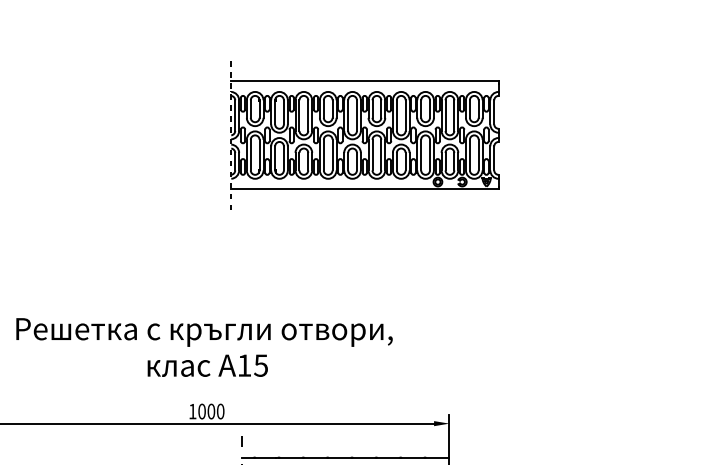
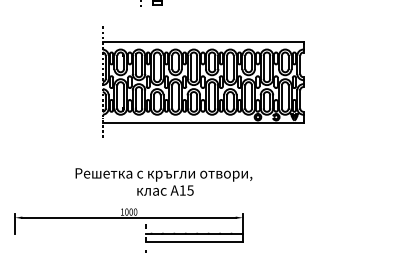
part: (365, 135) -> (203, 82), size x1.6
text: (203, 346) -> (163, 181), moved

